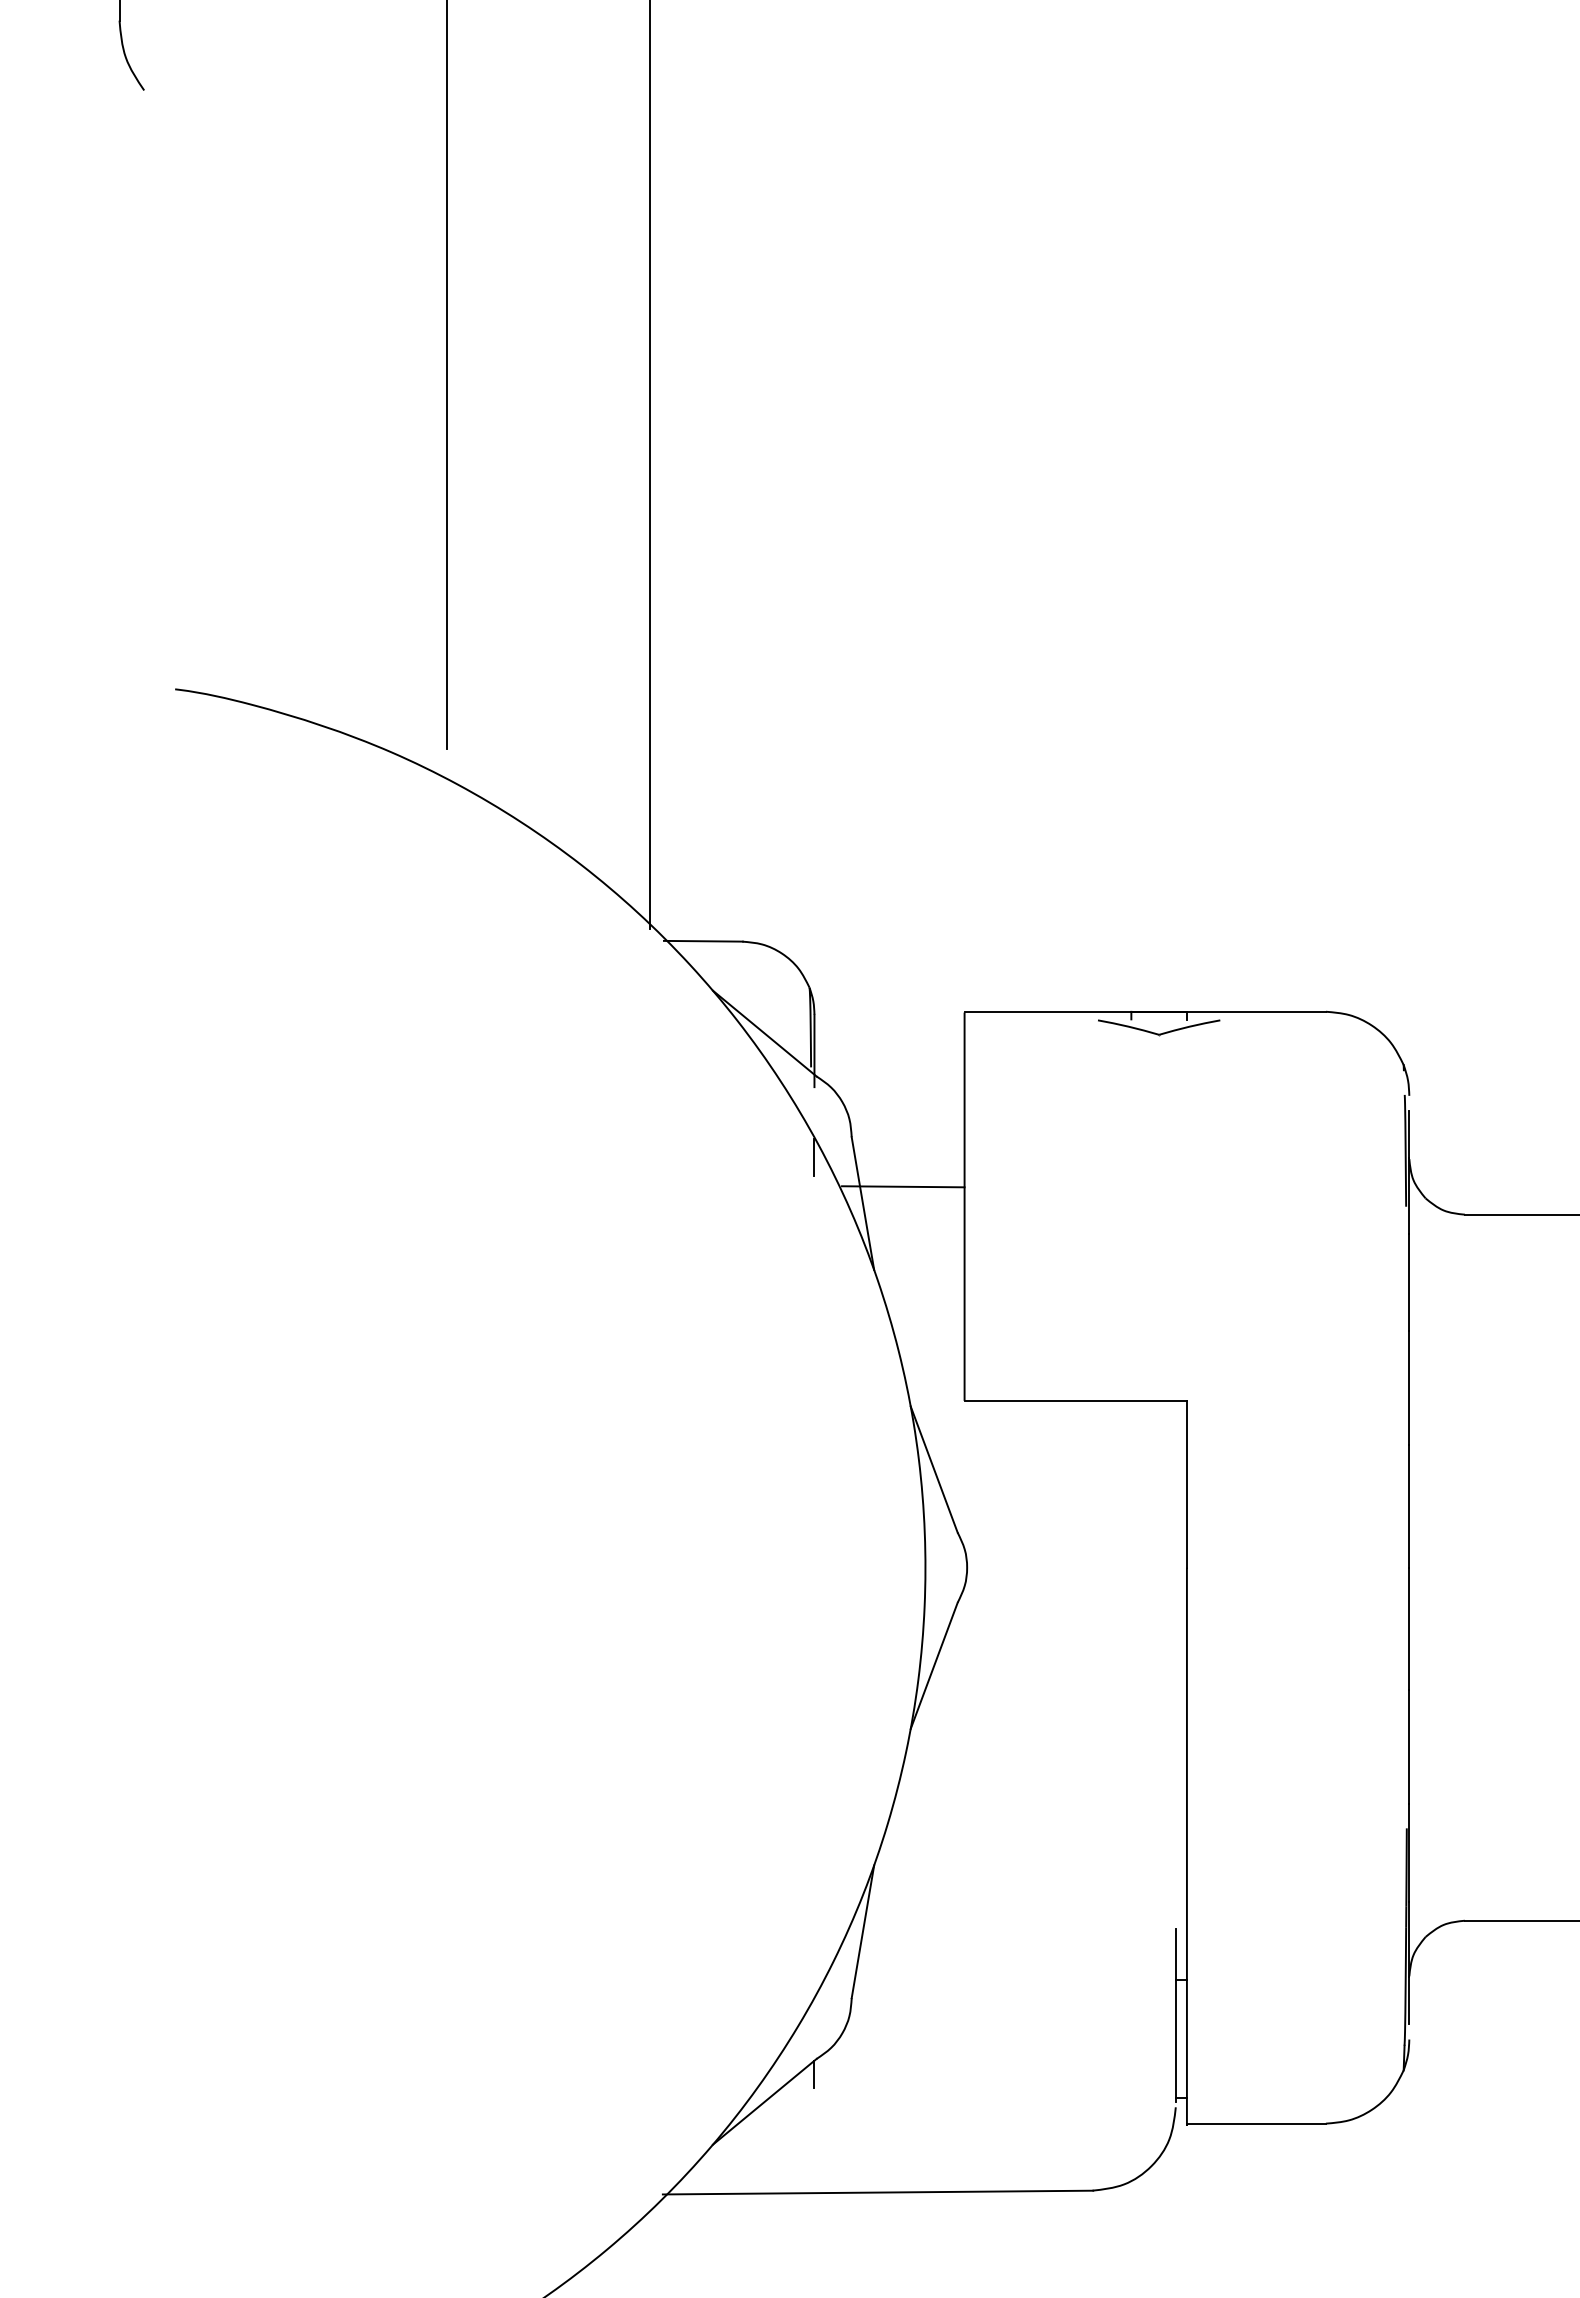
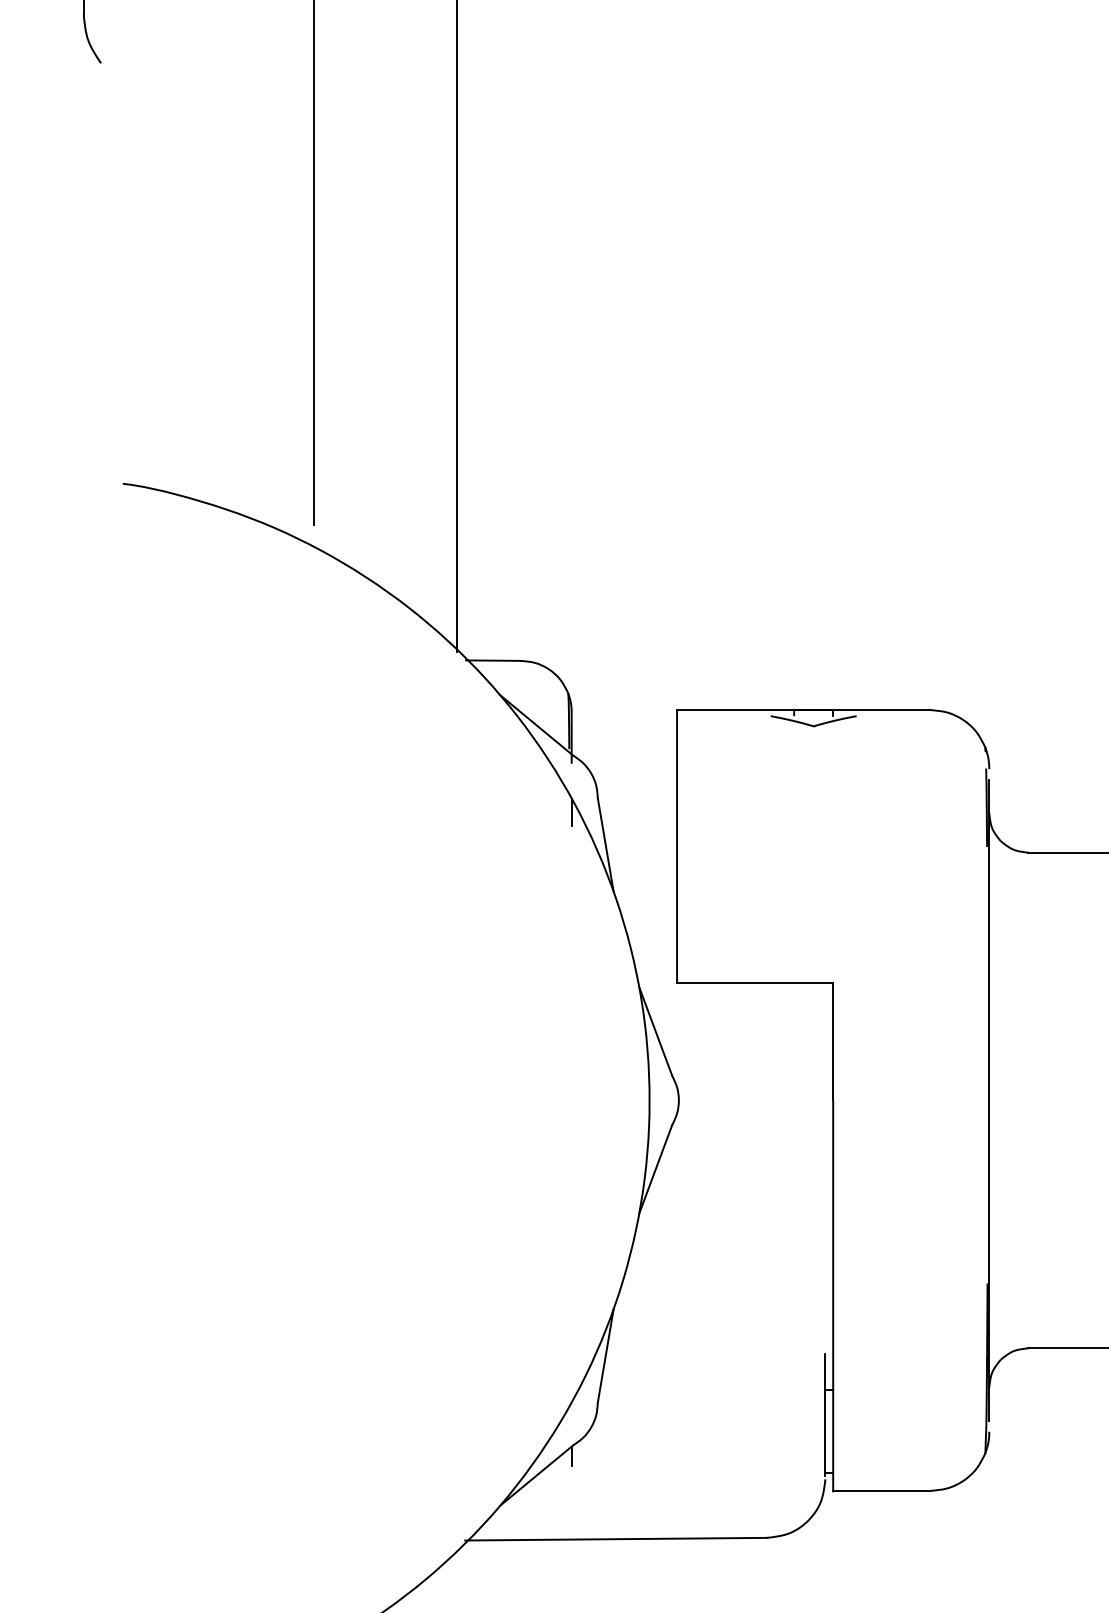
line: (903, 1186) -> (634, 832), removed

